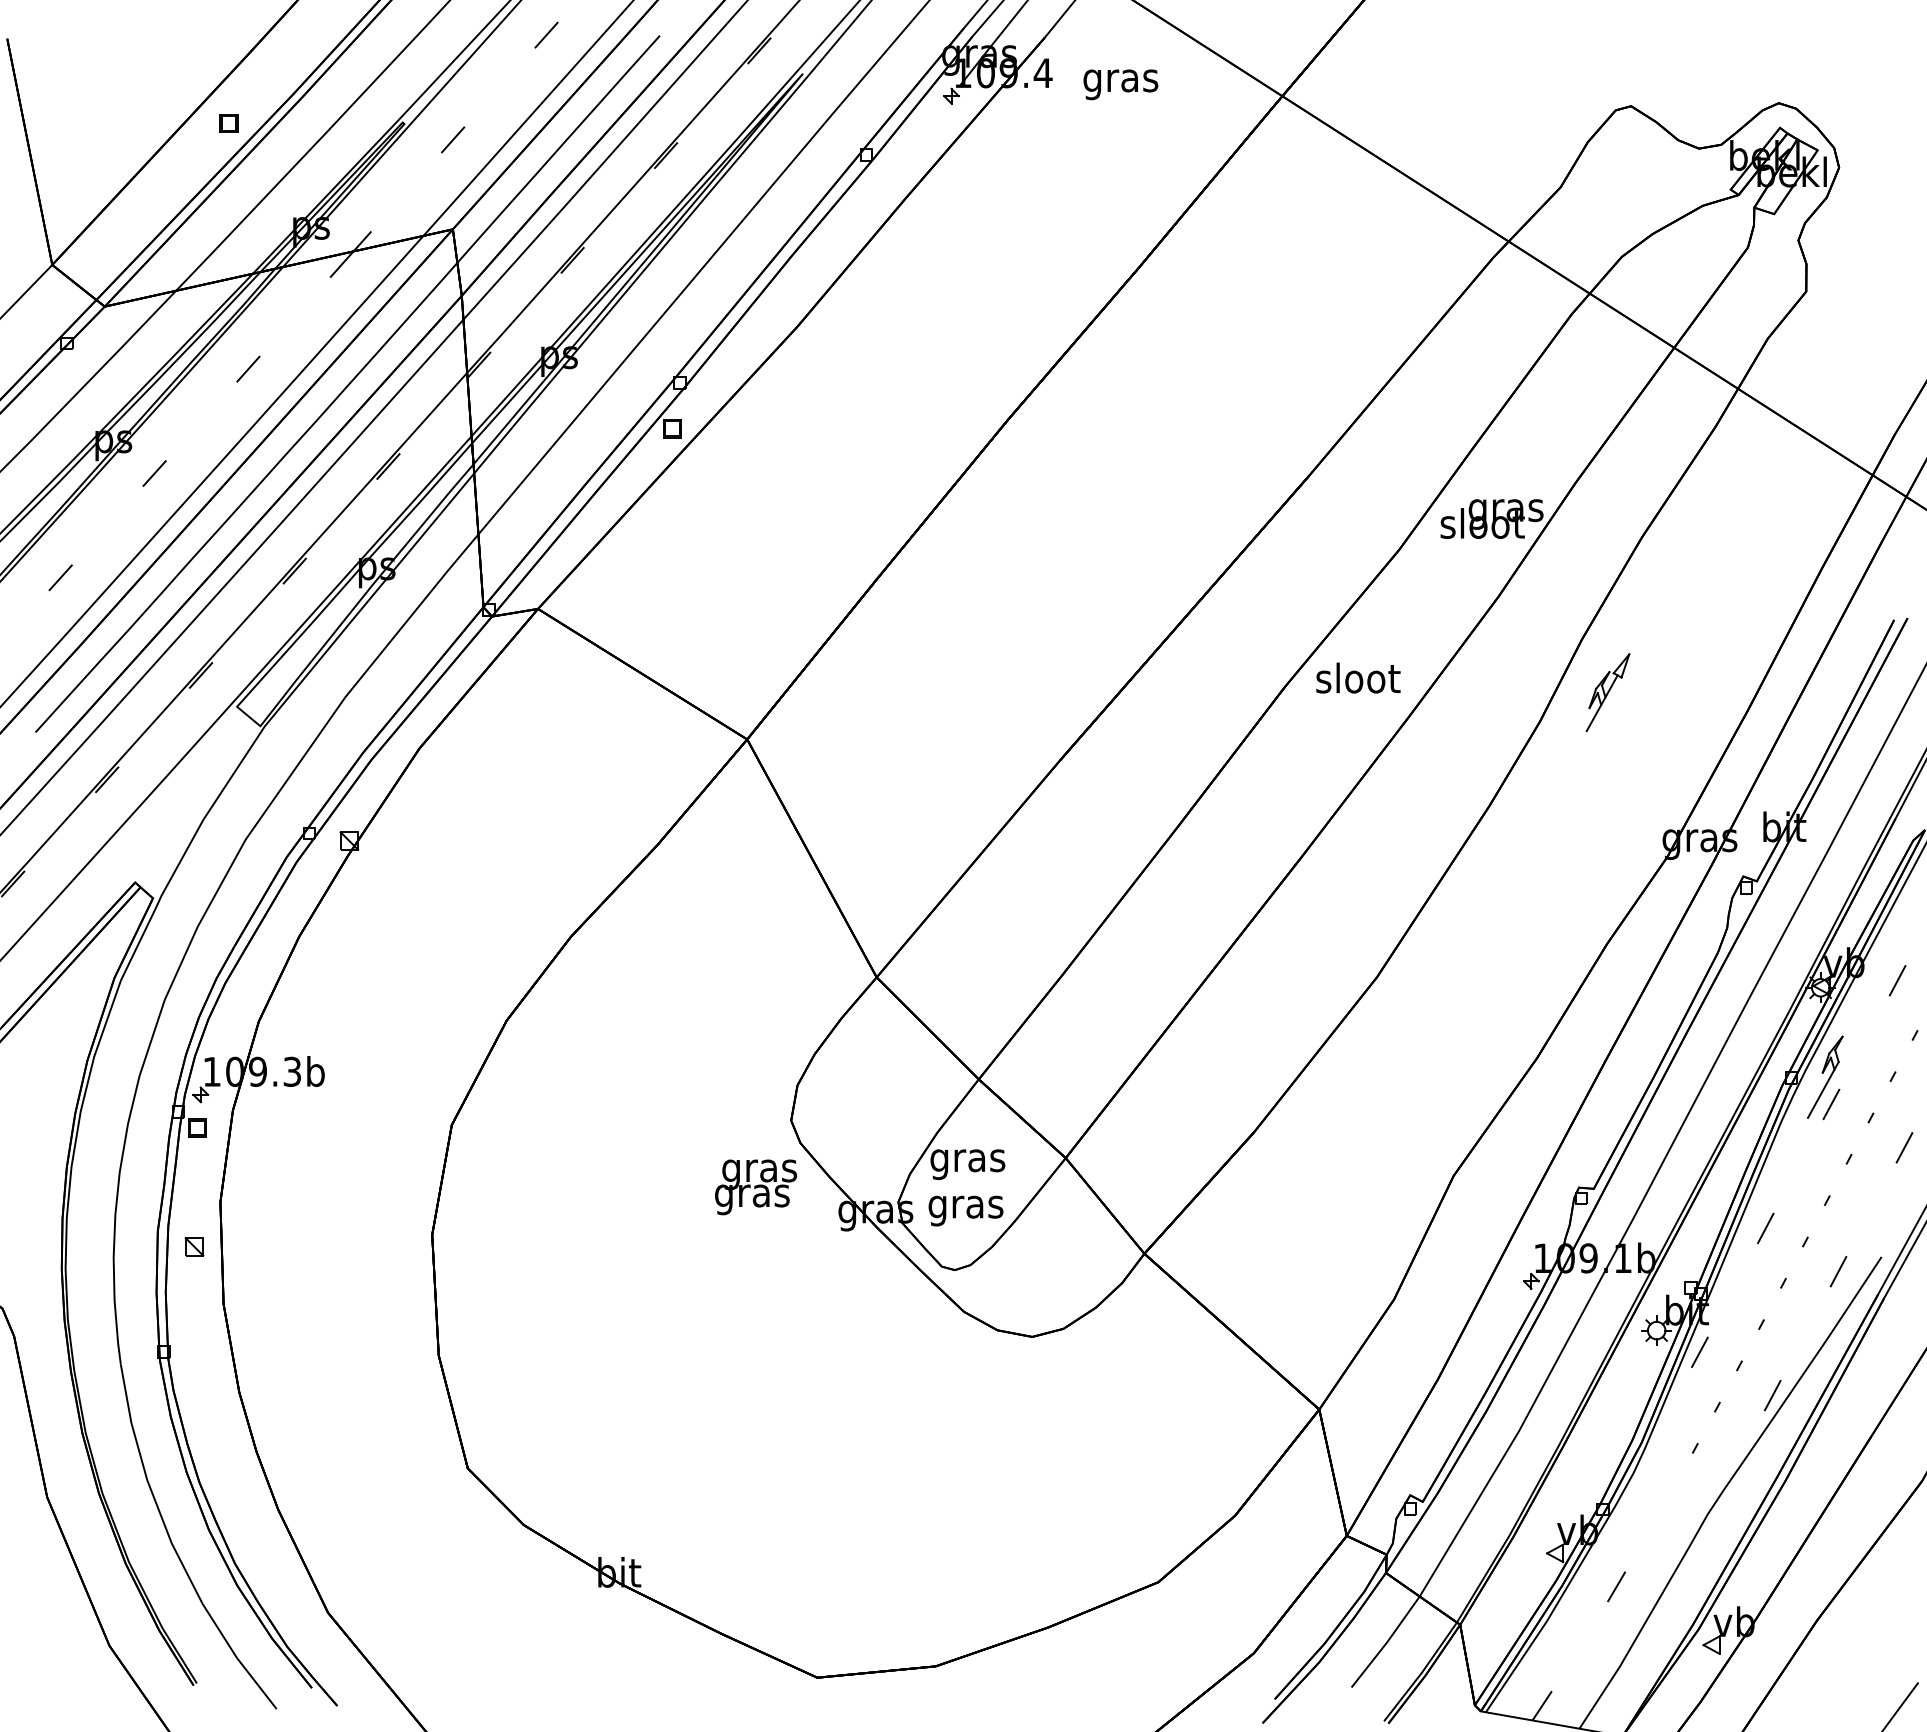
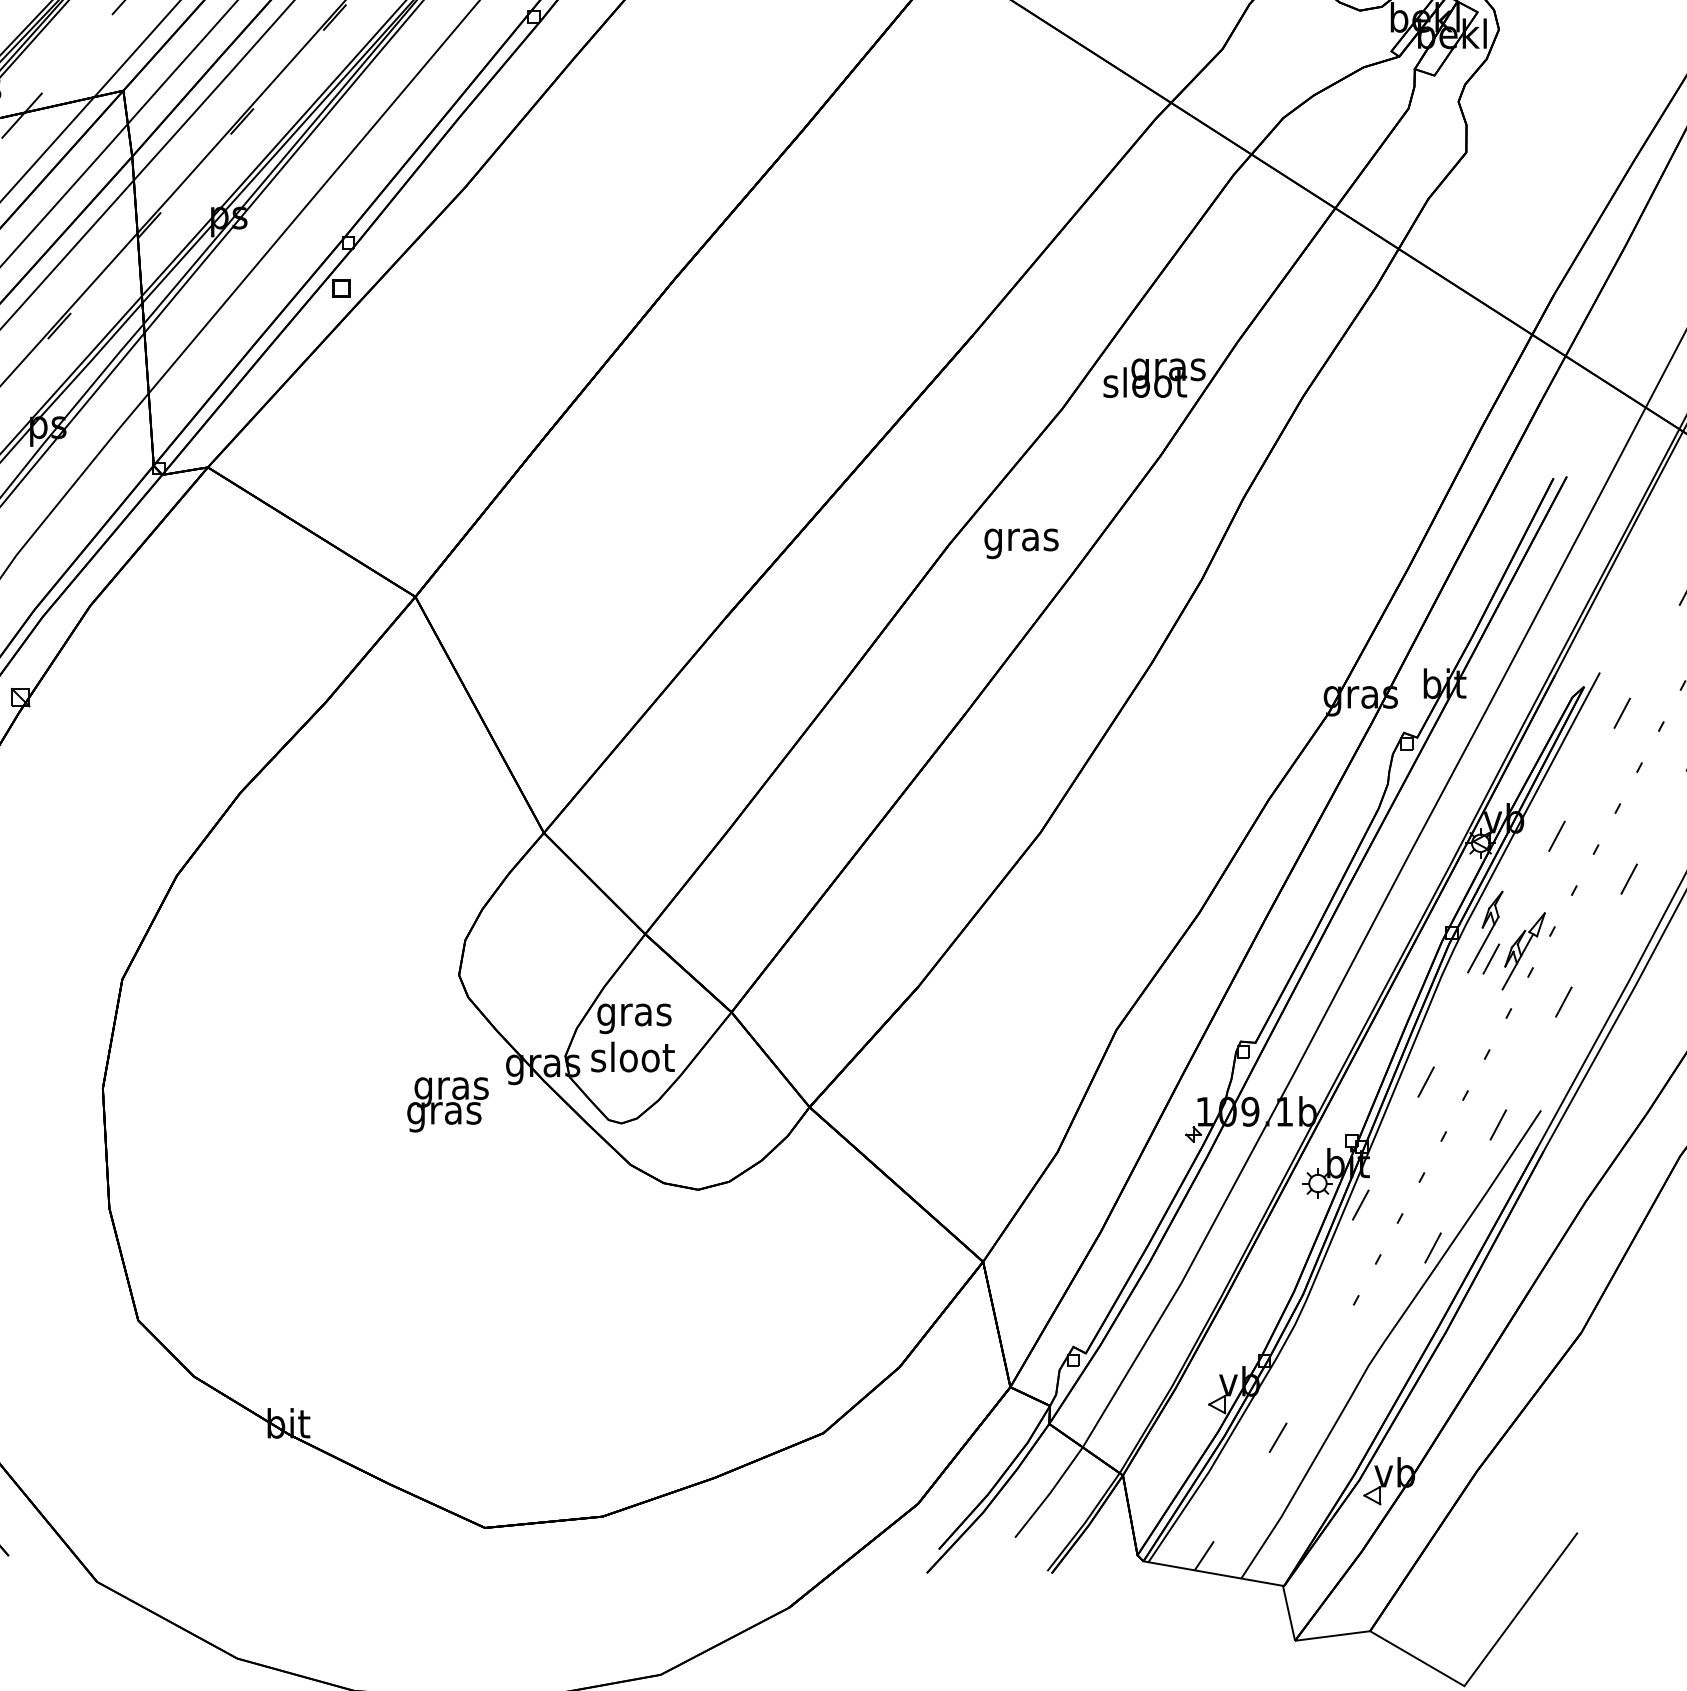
text: (1358, 681) -> (1022, 539), sloot -> gras
part: (1607, 692) -> (1523, 951), moved
text: (756, 1187) -> (448, 1104), moved
text: (966, 1206) -> (633, 1060), gras -> sloot

